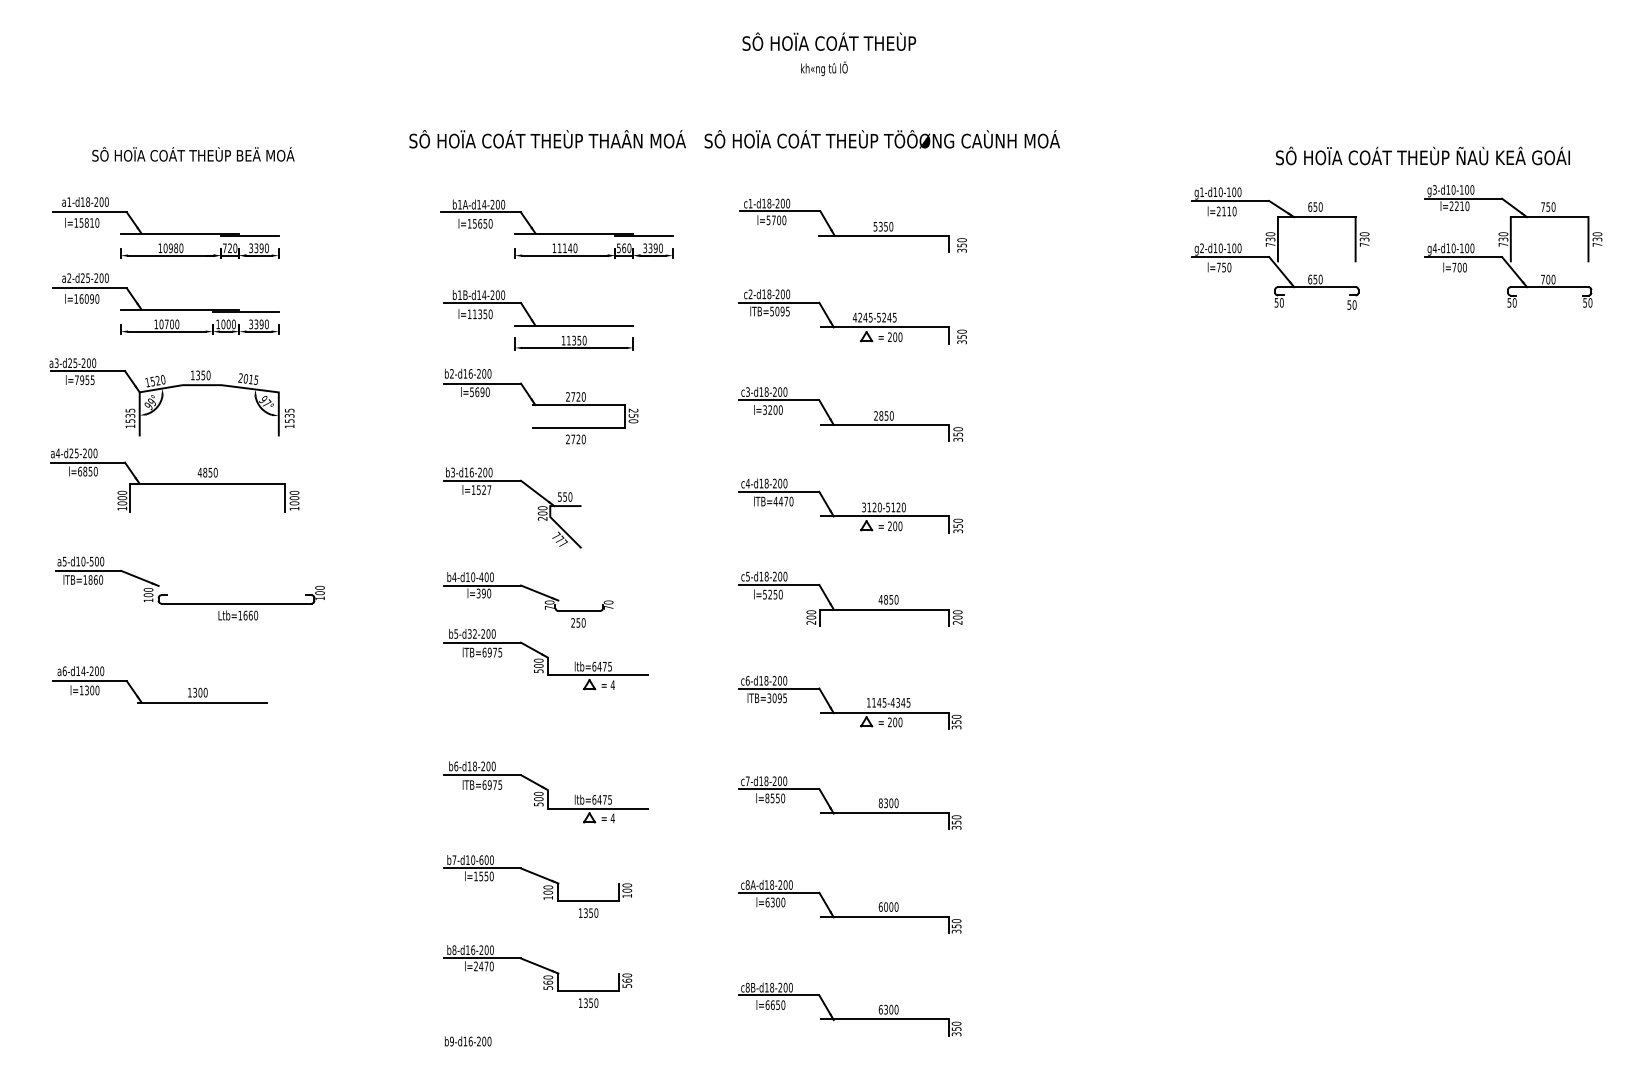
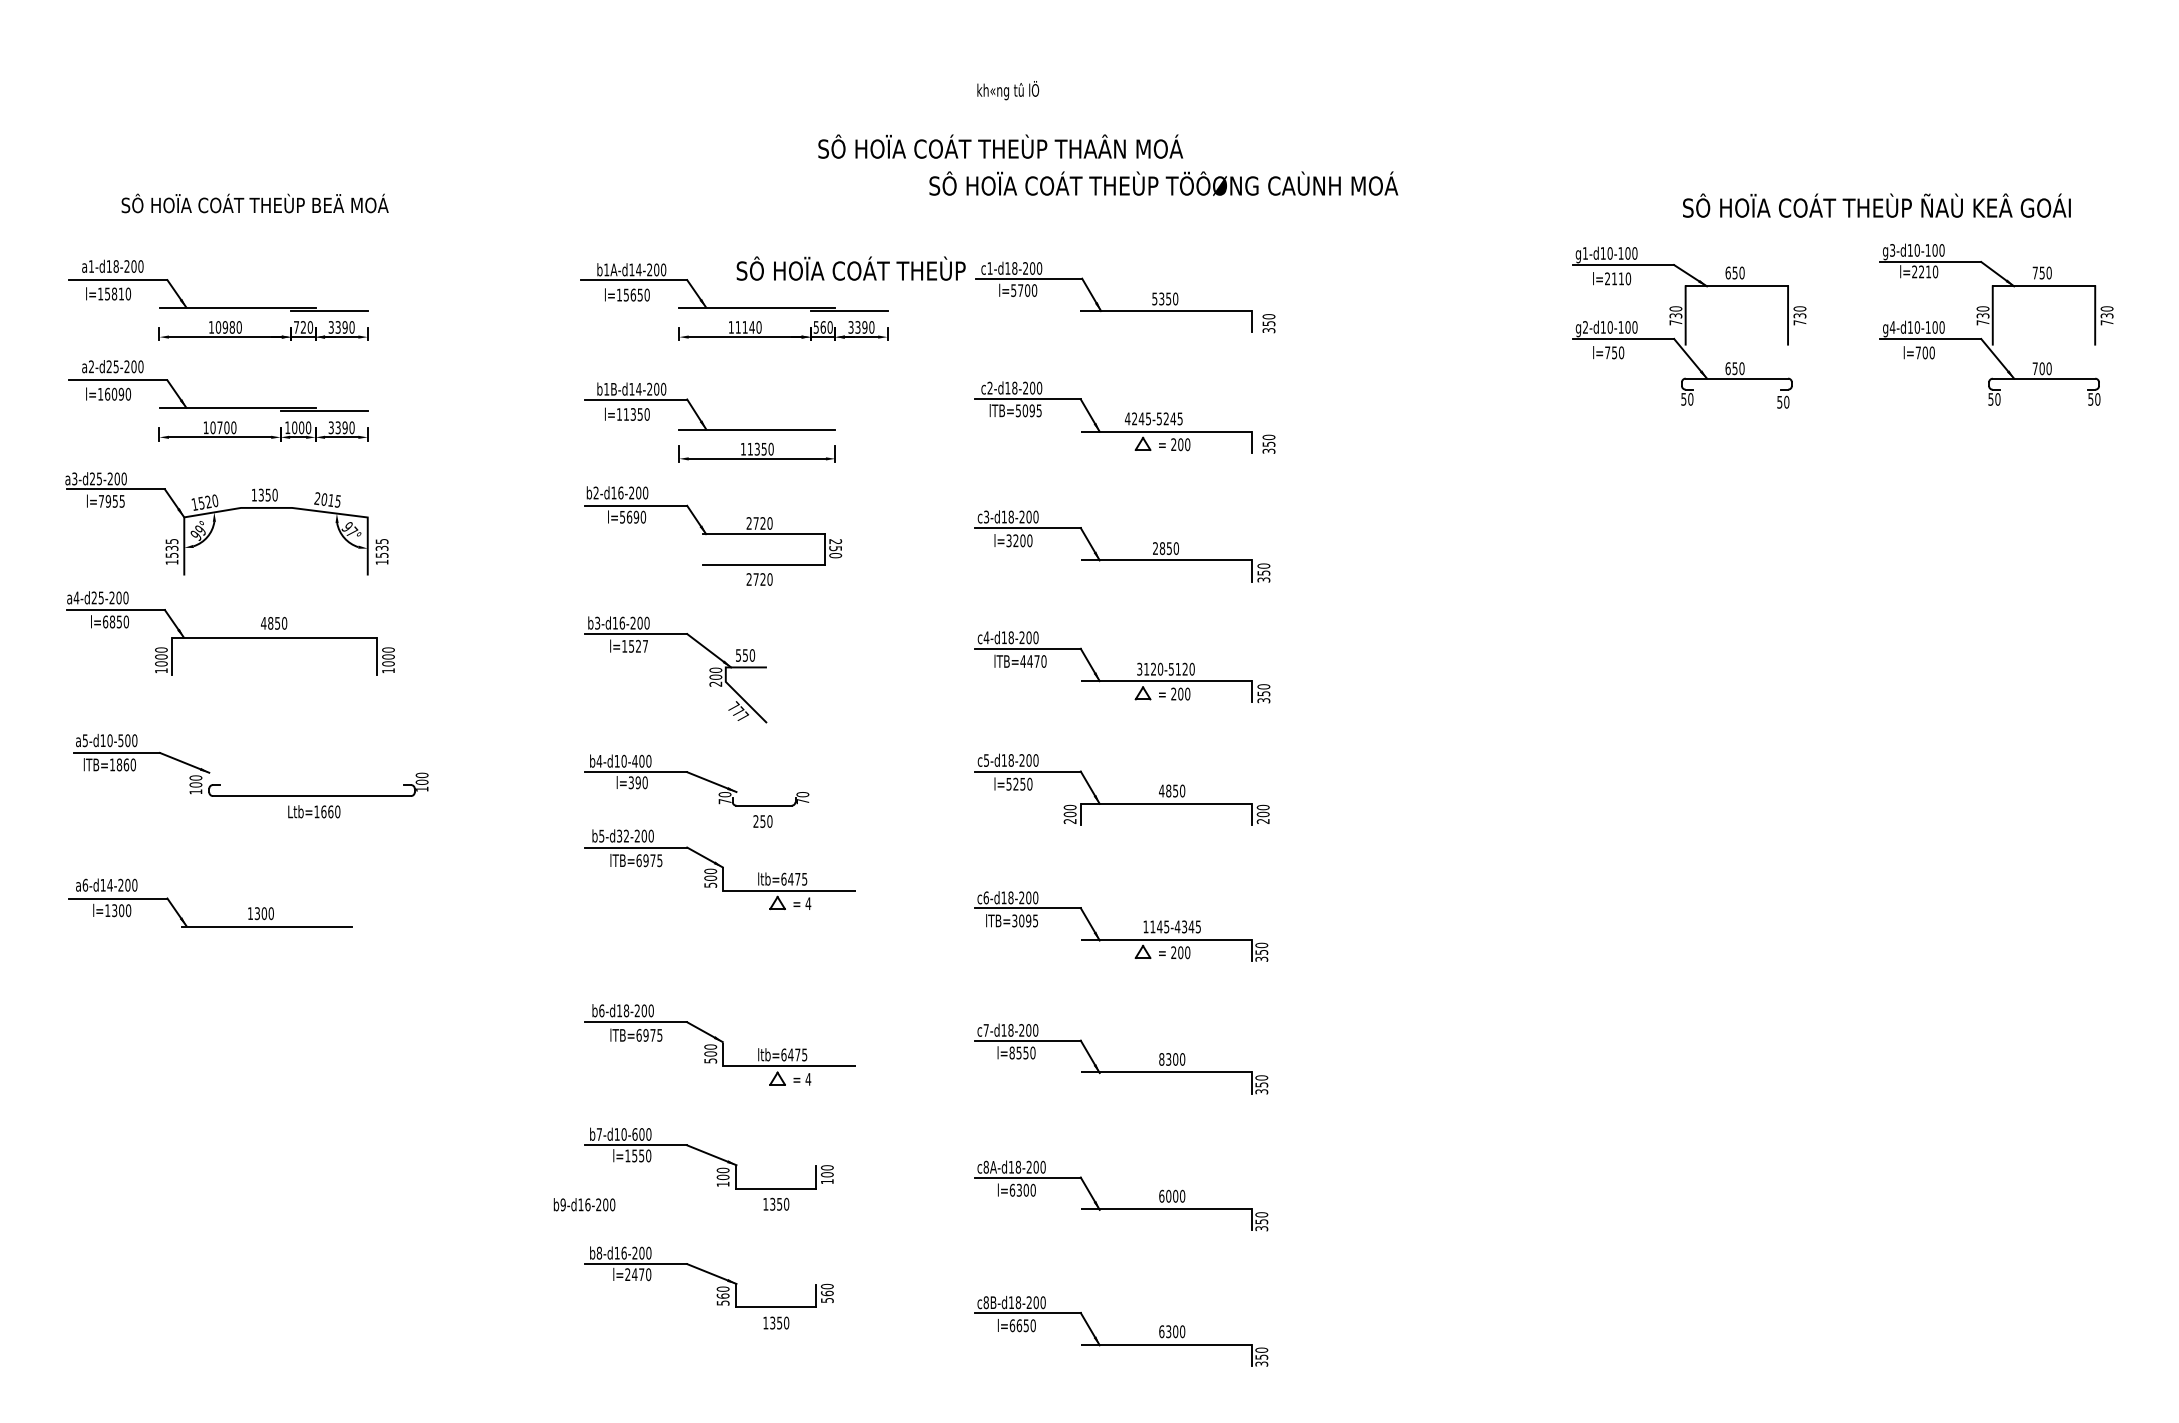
text: (829, 41) -> (851, 268), moved
text: (824, 68) -> (1008, 90), moved
text: (547, 139) -> (1000, 146), moved
text: (468, 1041) -> (584, 1204), moved

